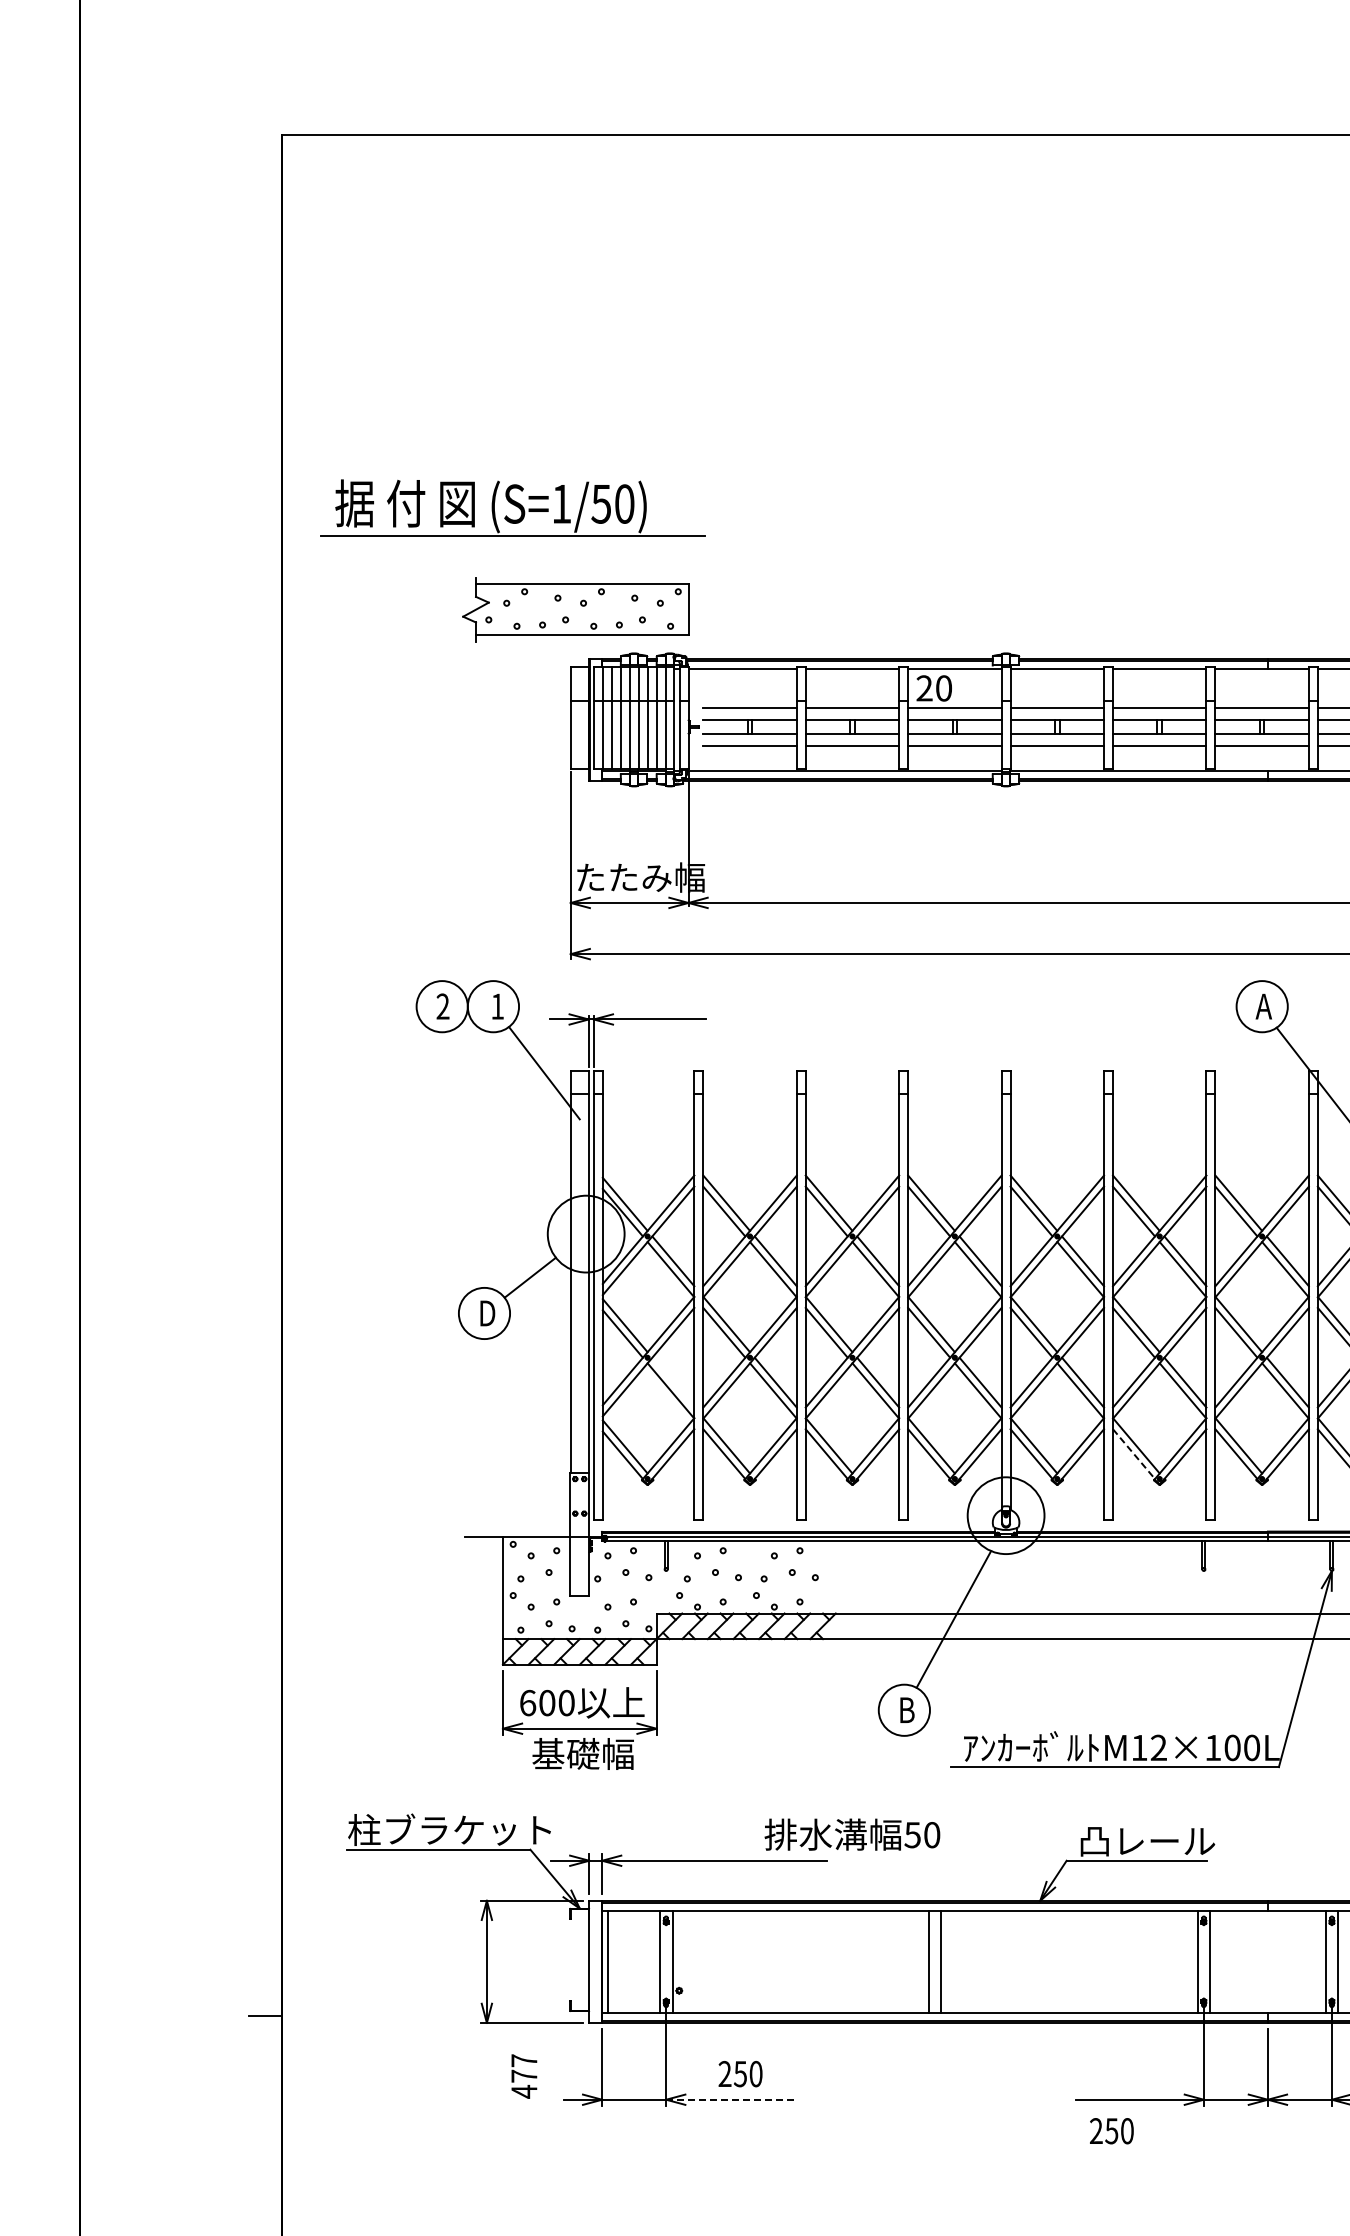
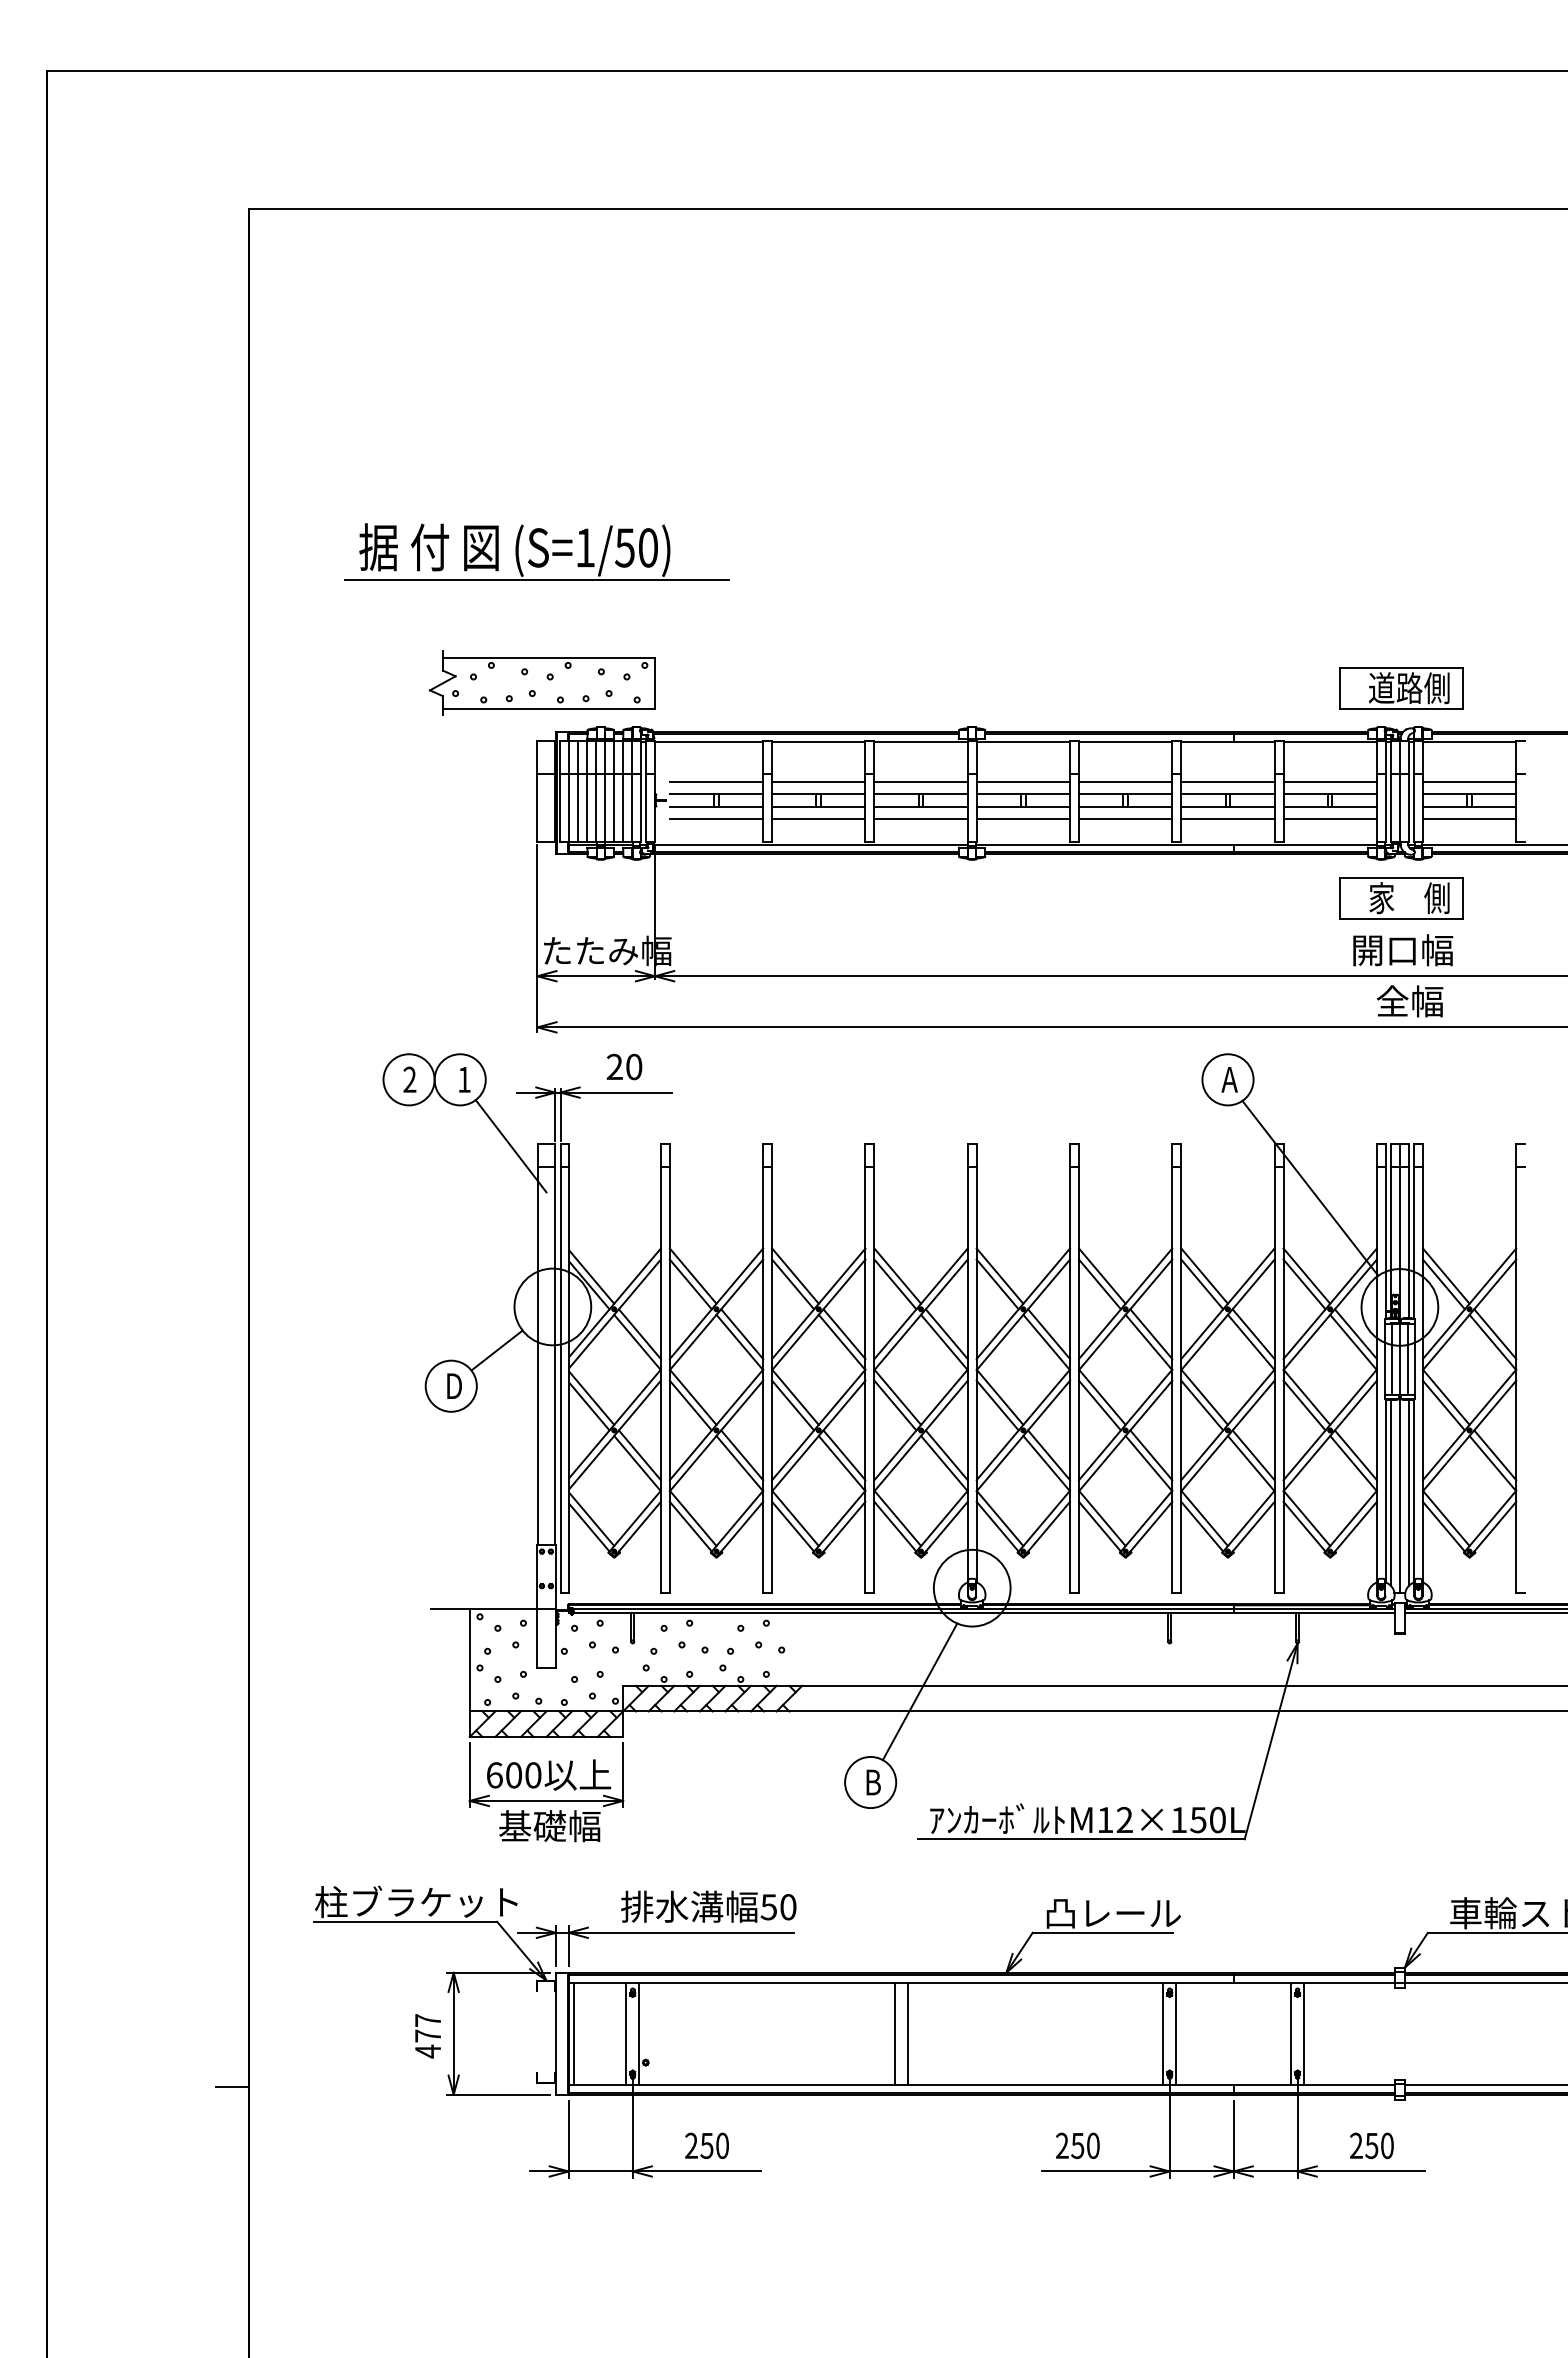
part: (512, 507) -> (536, 551), moved
text: (934, 687) -> (624, 1066), moved
line: (672, 1382) -> (639, 1455), added
line: (1133, 1453) -> (1099, 1526), dashed -> solid
text: (1232, 1747) -> (1198, 1819), M12×100L -> M12×150L
text: (852, 1834) -> (708, 1906), moved
text: (523, 2076) -> (427, 2036), moved
line: (730, 2099) -> (696, 2171), dashed -> solid
text: (1111, 2130) -> (1077, 2145), moved

